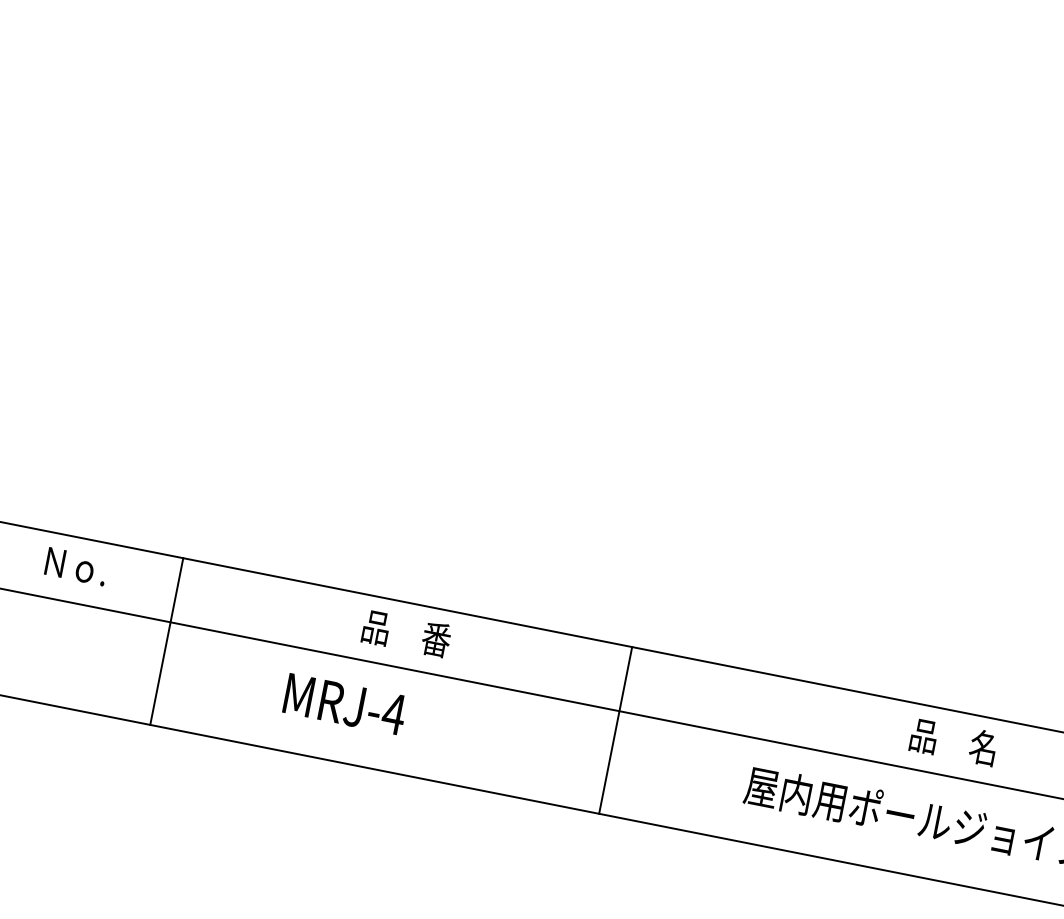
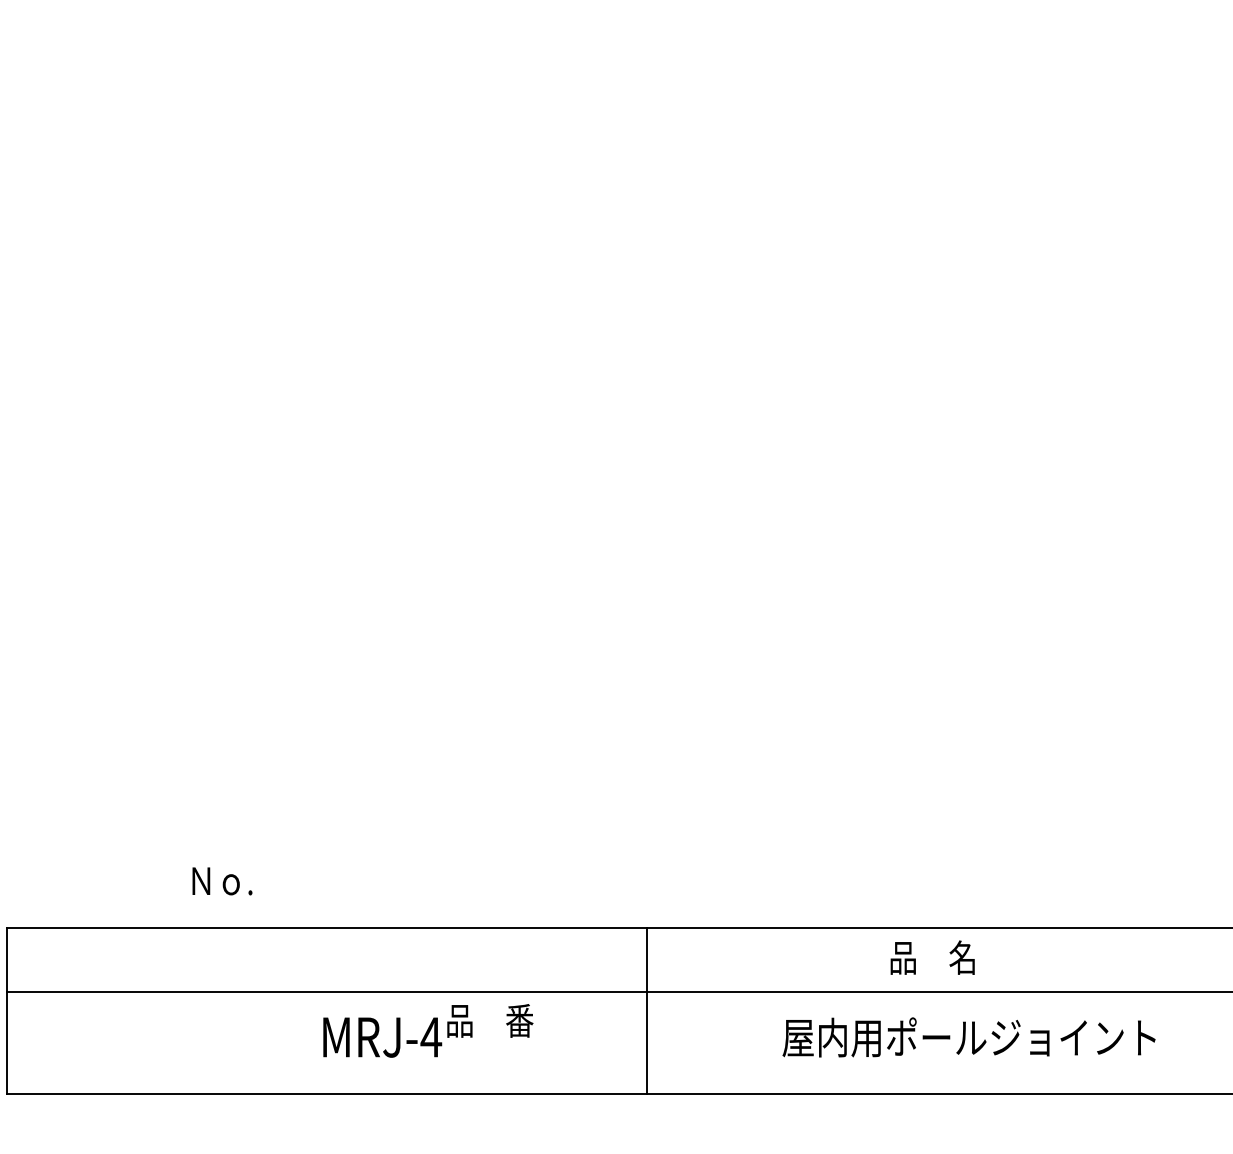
text: (76, 566) -> (222, 881), moved
text: (407, 633) -> (490, 1020), moved
line: (167, 641) -> (199, 1010), removed
text: (953, 741) -> (932, 957), moved

